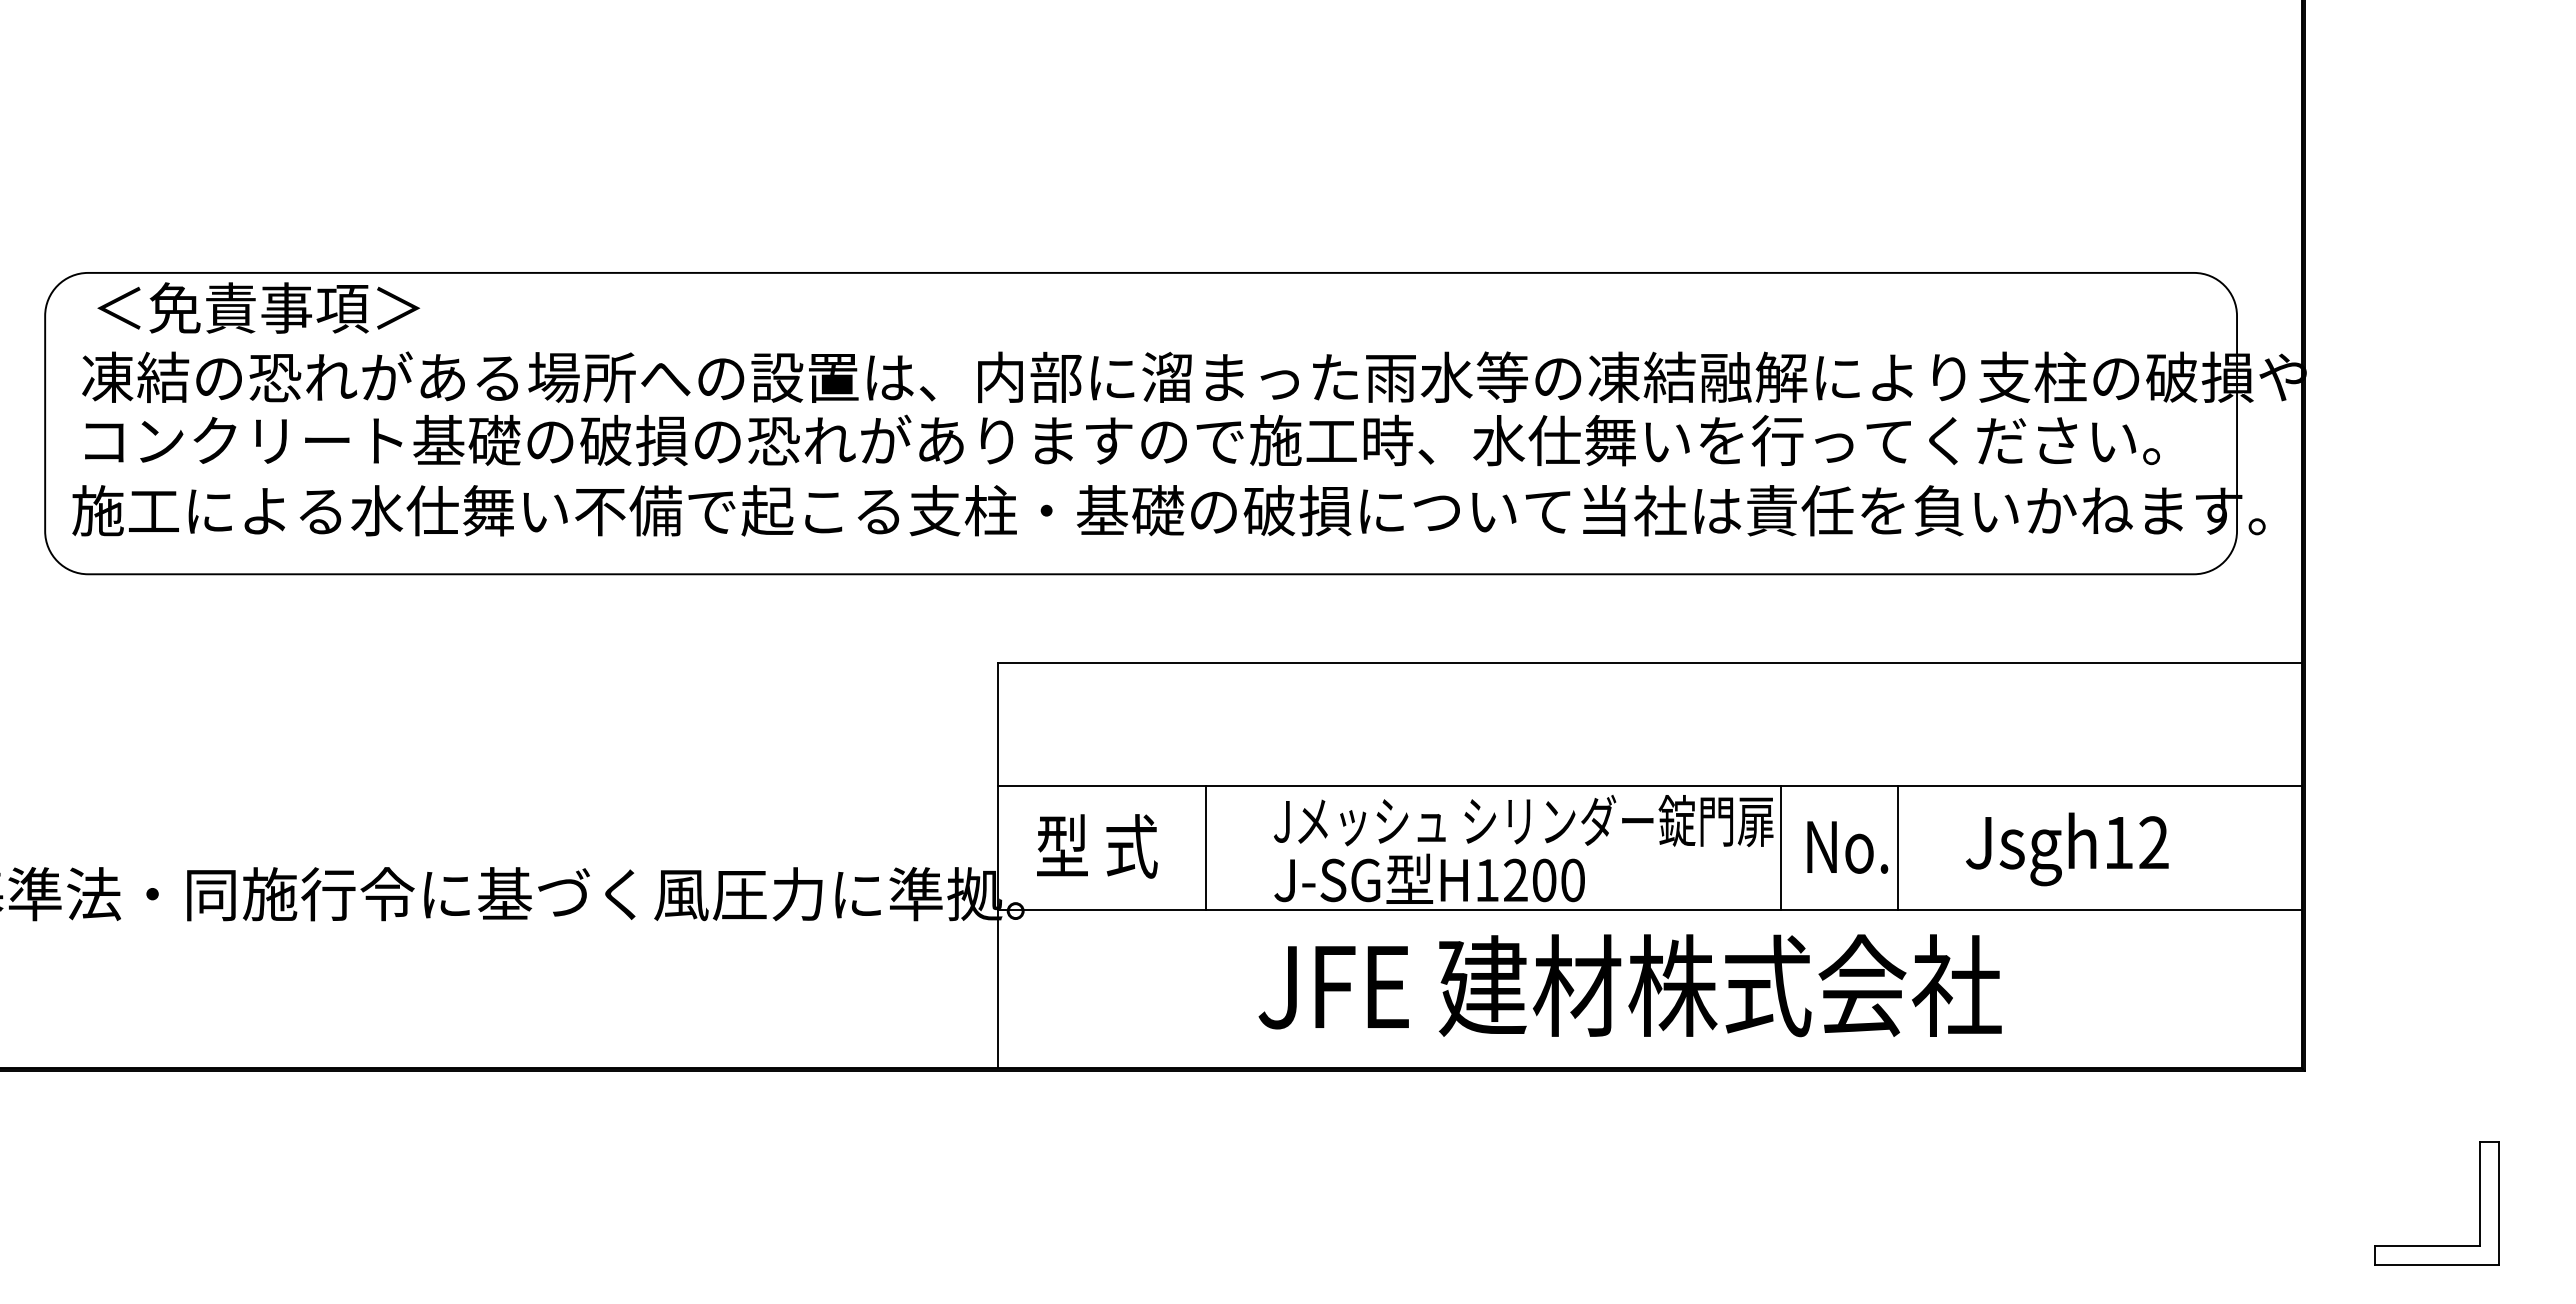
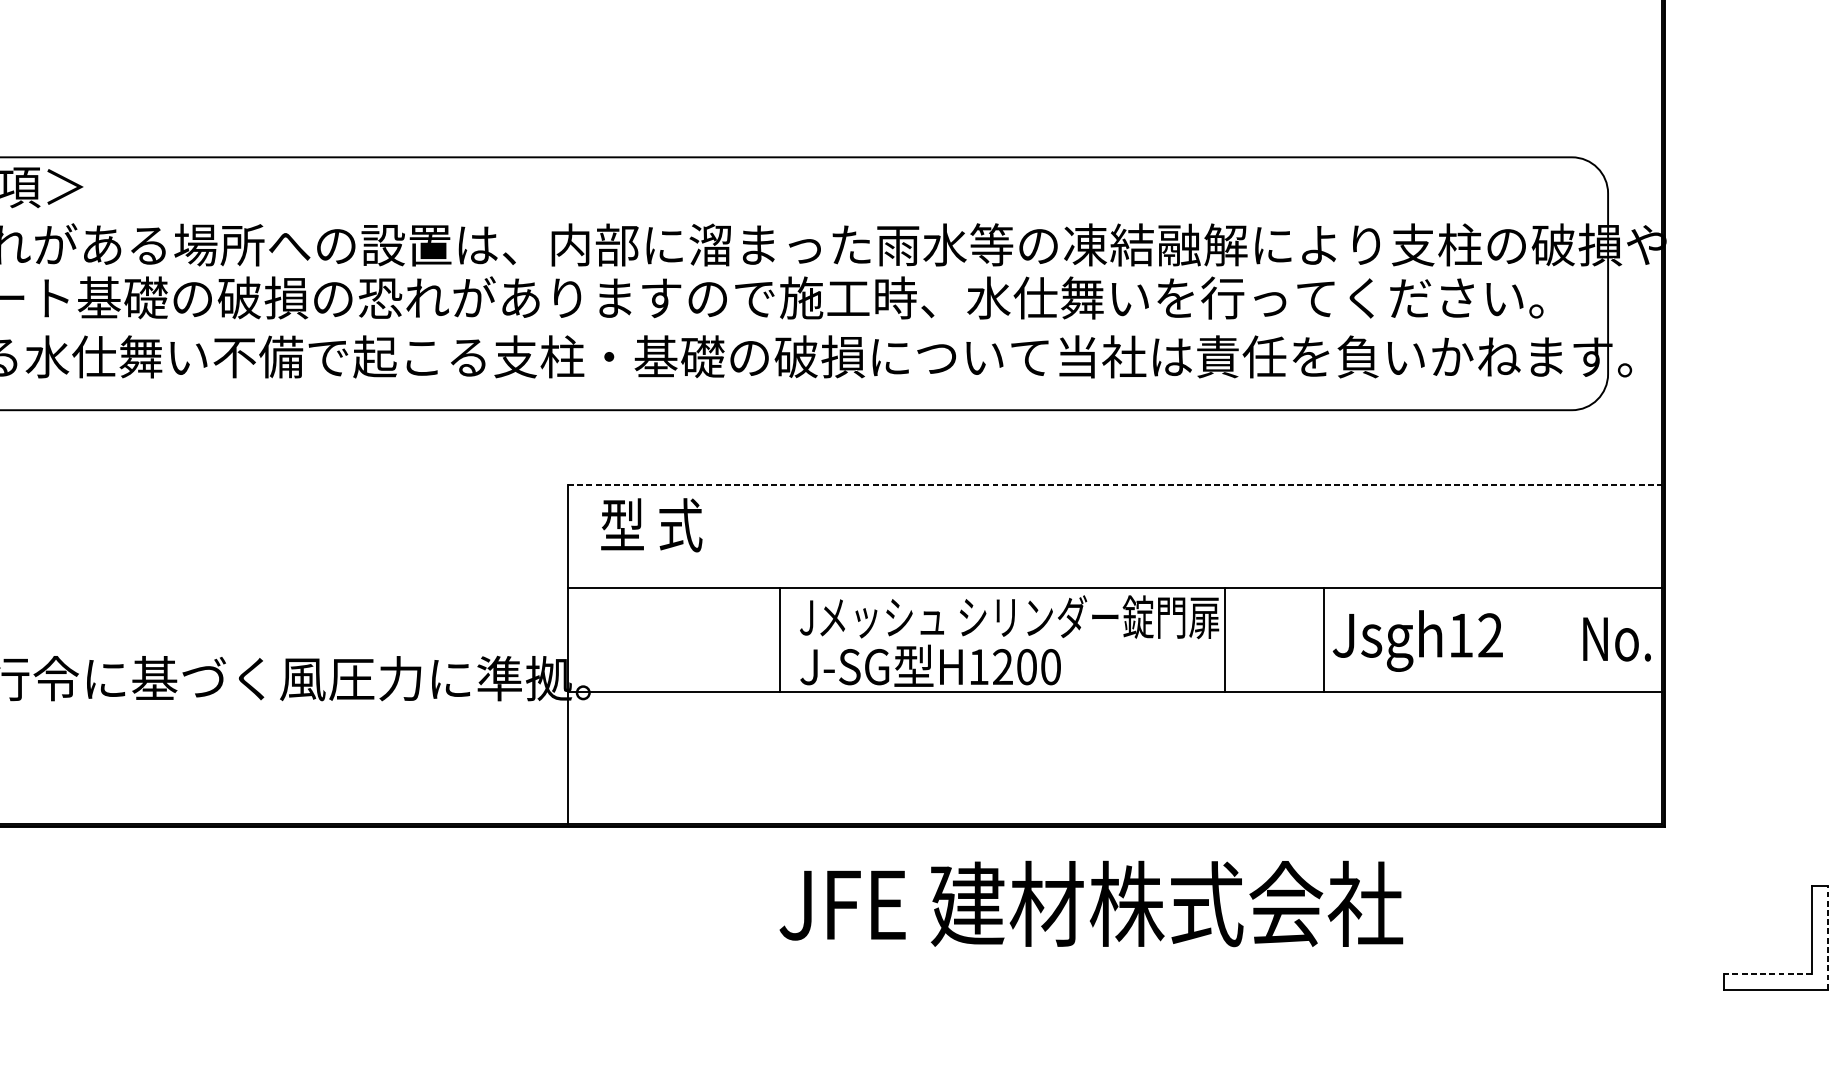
line: (1650, 662) -> (1115, 484), solid -> dashed
text: (1097, 846) -> (651, 525), moved
line: (1206, 847) -> (780, 639), moved
text: (1847, 847) -> (1616, 639), moved
text: (2067, 849) -> (1418, 641), moved
text: (1629, 985) -> (1090, 903), moved
line: (2498, 1203) -> (1827, 938), solid -> dashed
line: (2427, 1246) -> (1767, 974), solid -> dashed

